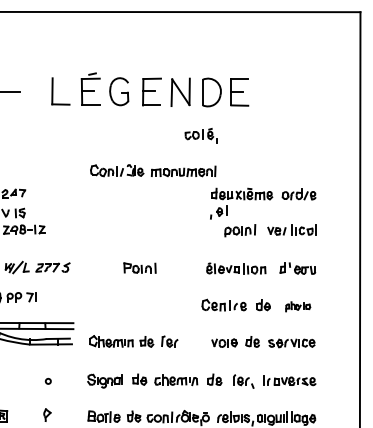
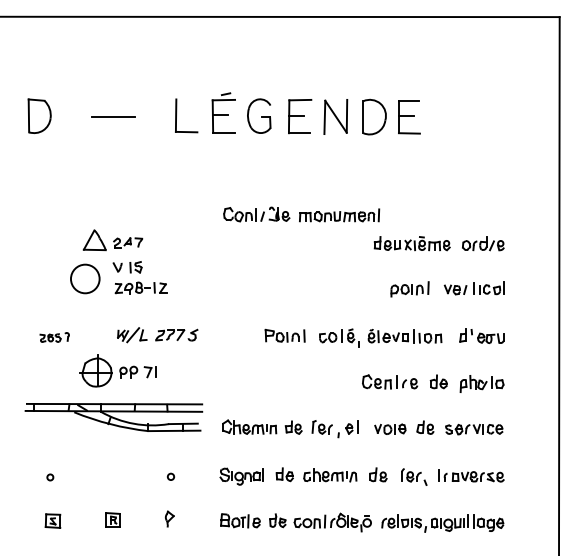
part: (201, 135) -> (339, 337), moved
part: (218, 212) -> (347, 429), moved
part: (297, 306) -> (481, 383), size x1.43

